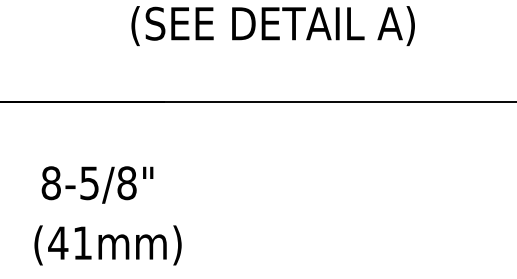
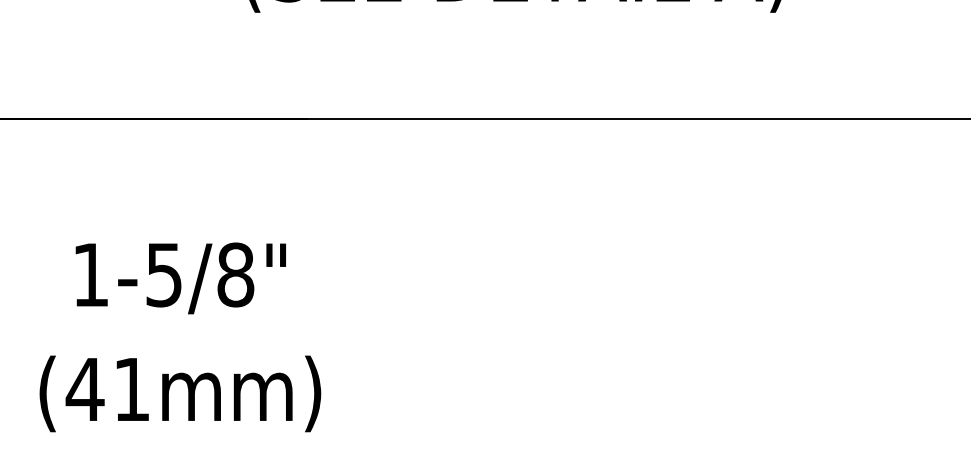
text: (50, 183) -> (89, 275), 8-5/8" -> 1-5/8"
text: (107, 245) -> (179, 394), moved

